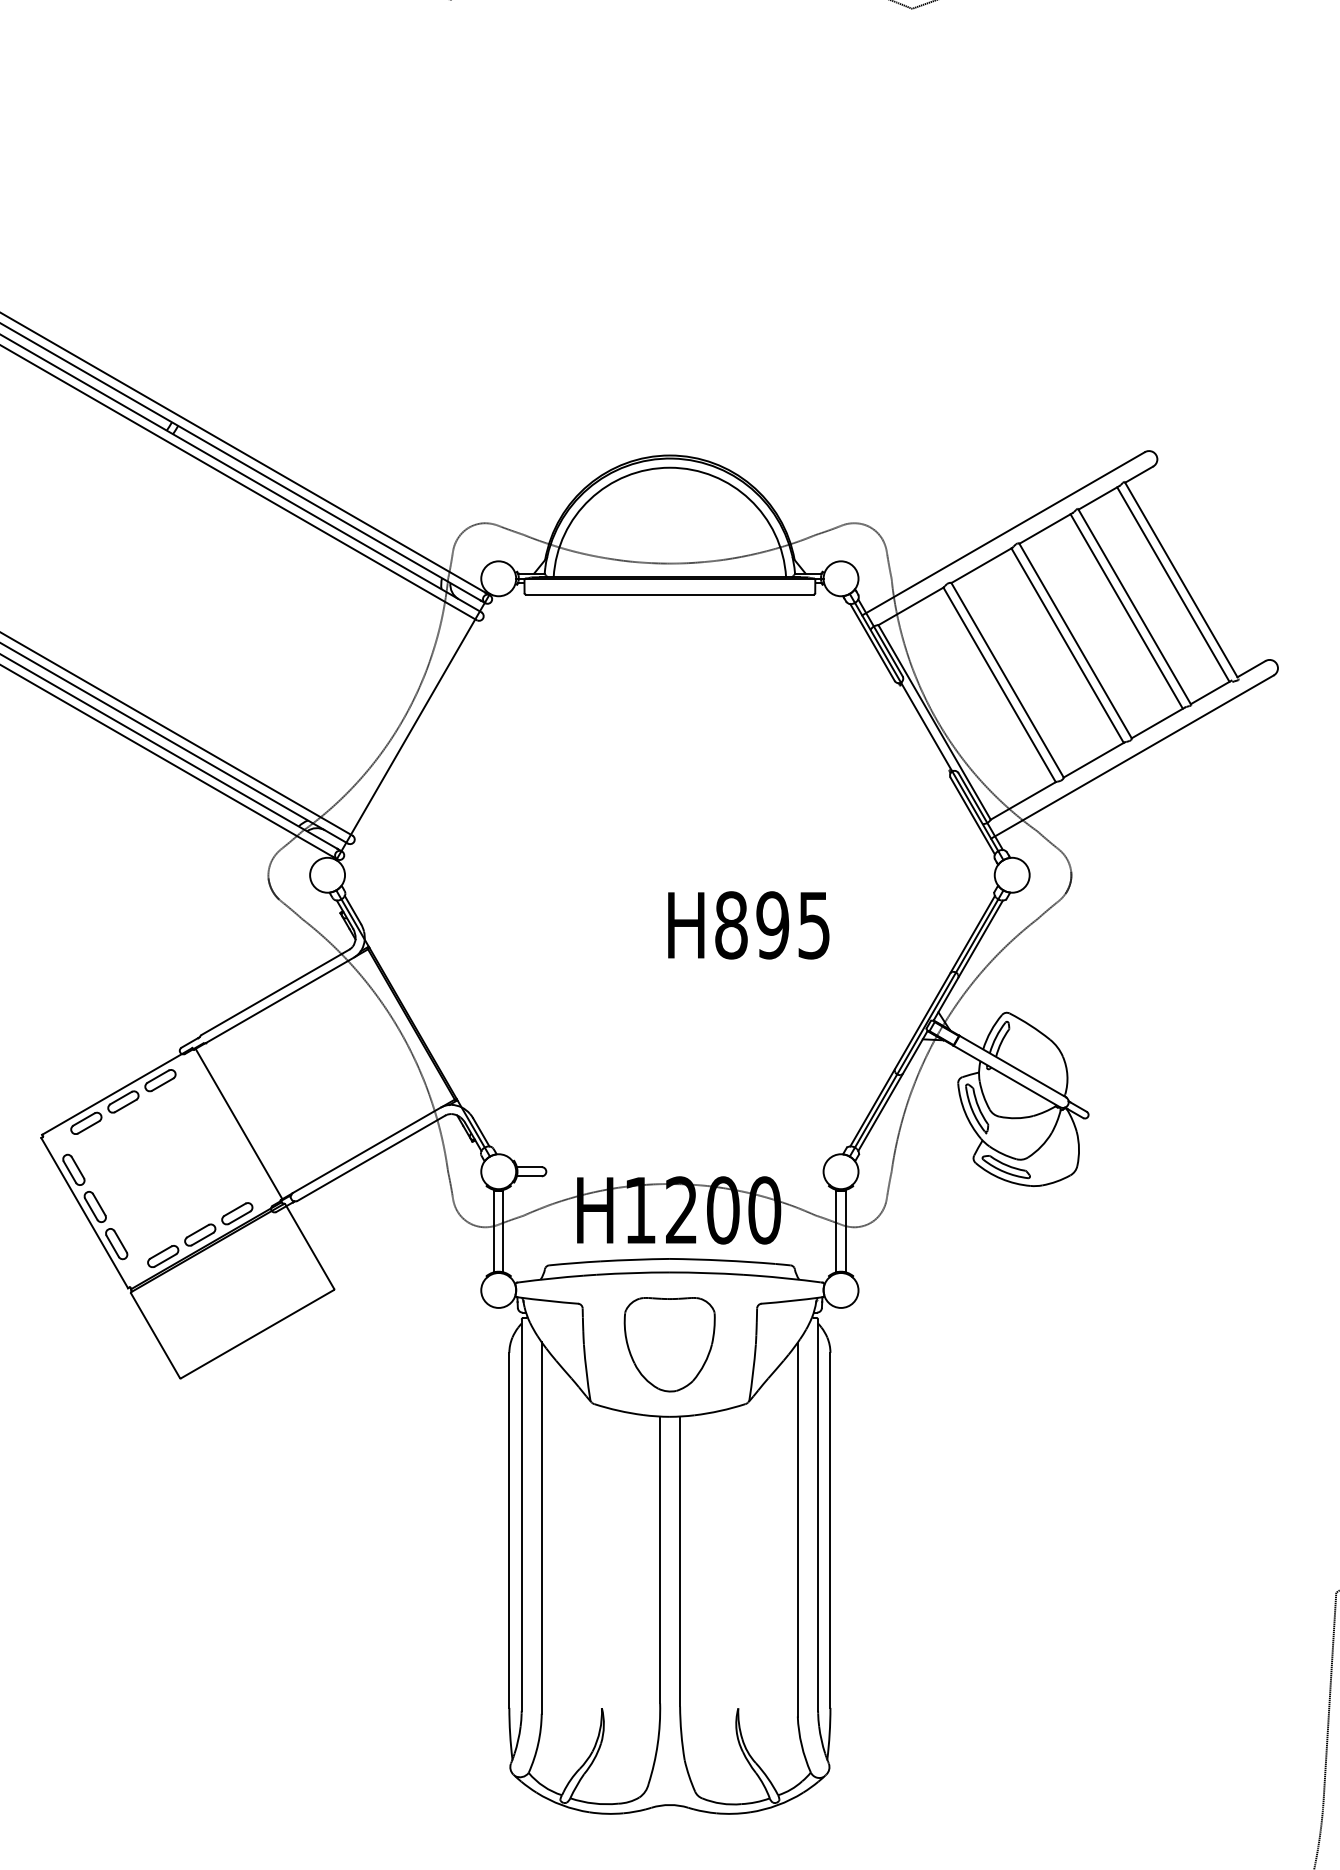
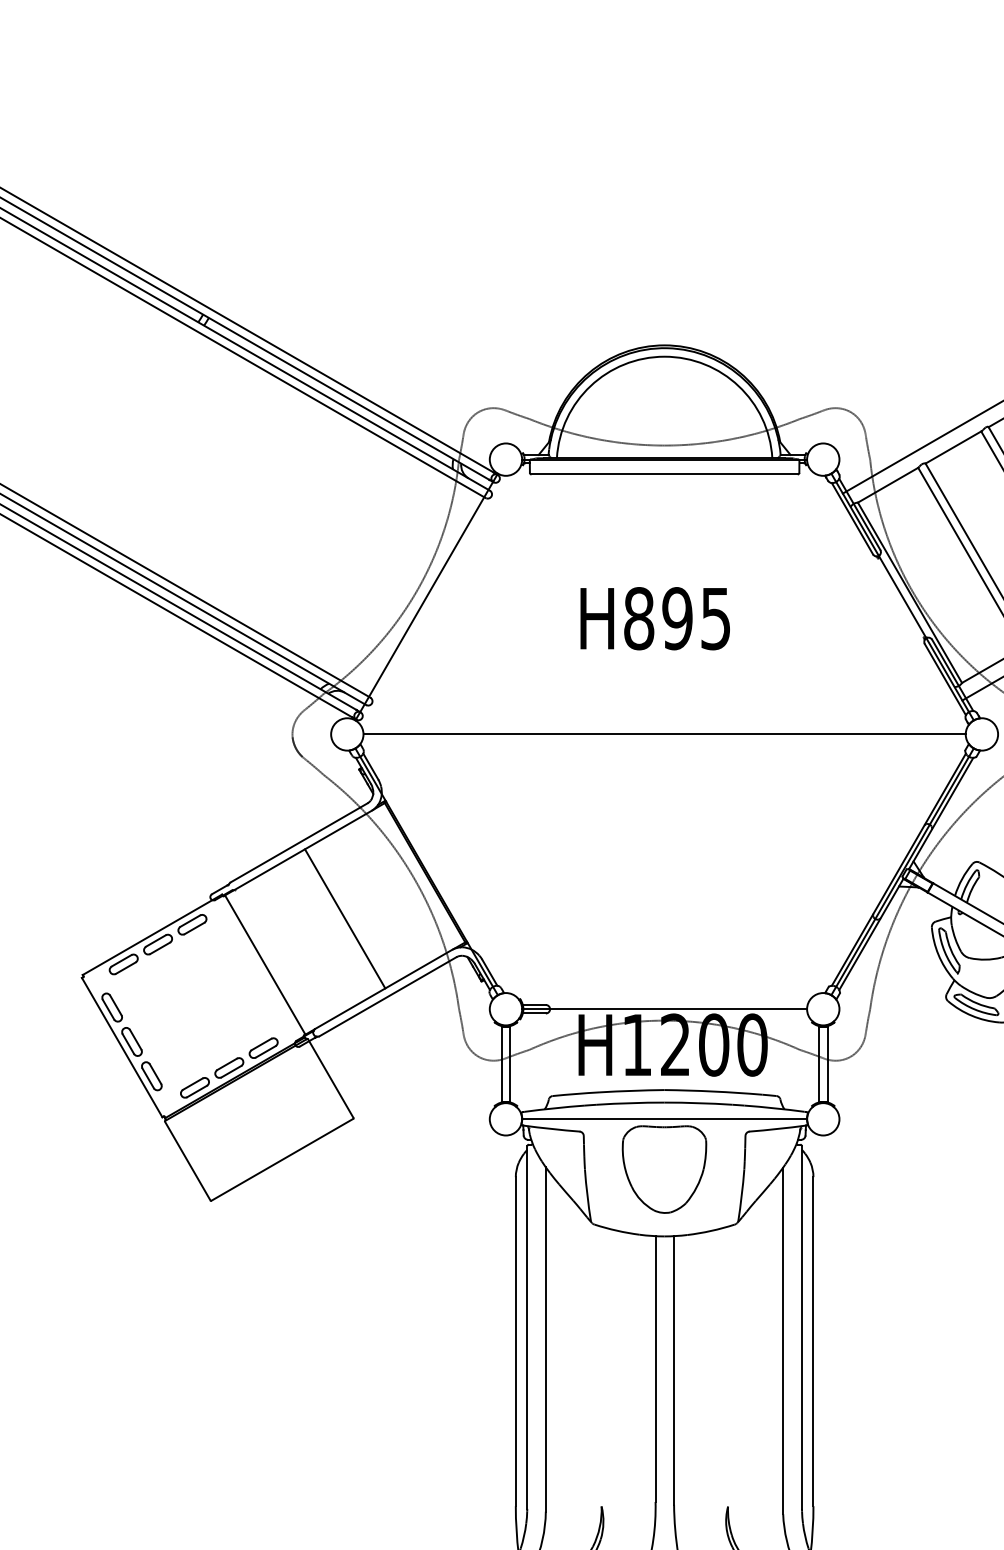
line: (669, 875) -> (664, 734), added
text: (748, 925) -> (654, 618), moved
line: (324, 1074) -> (344, 919), added
line: (669, 1171) -> (664, 1009), added
line: (669, 1289) -> (664, 1118), added

